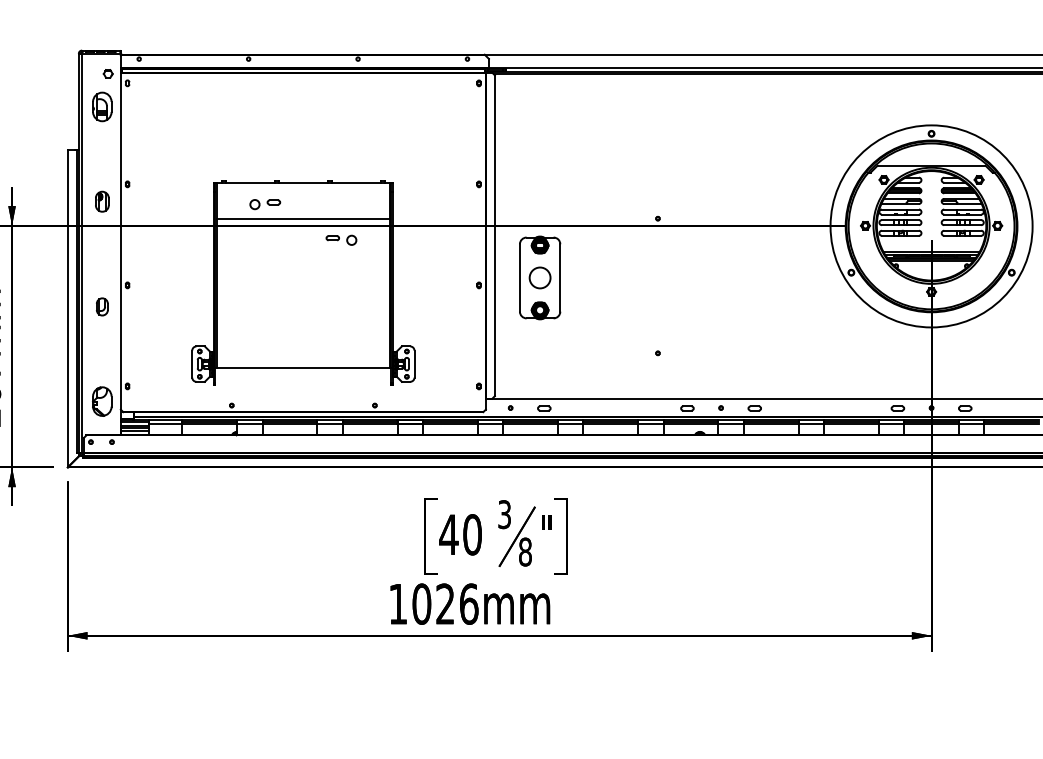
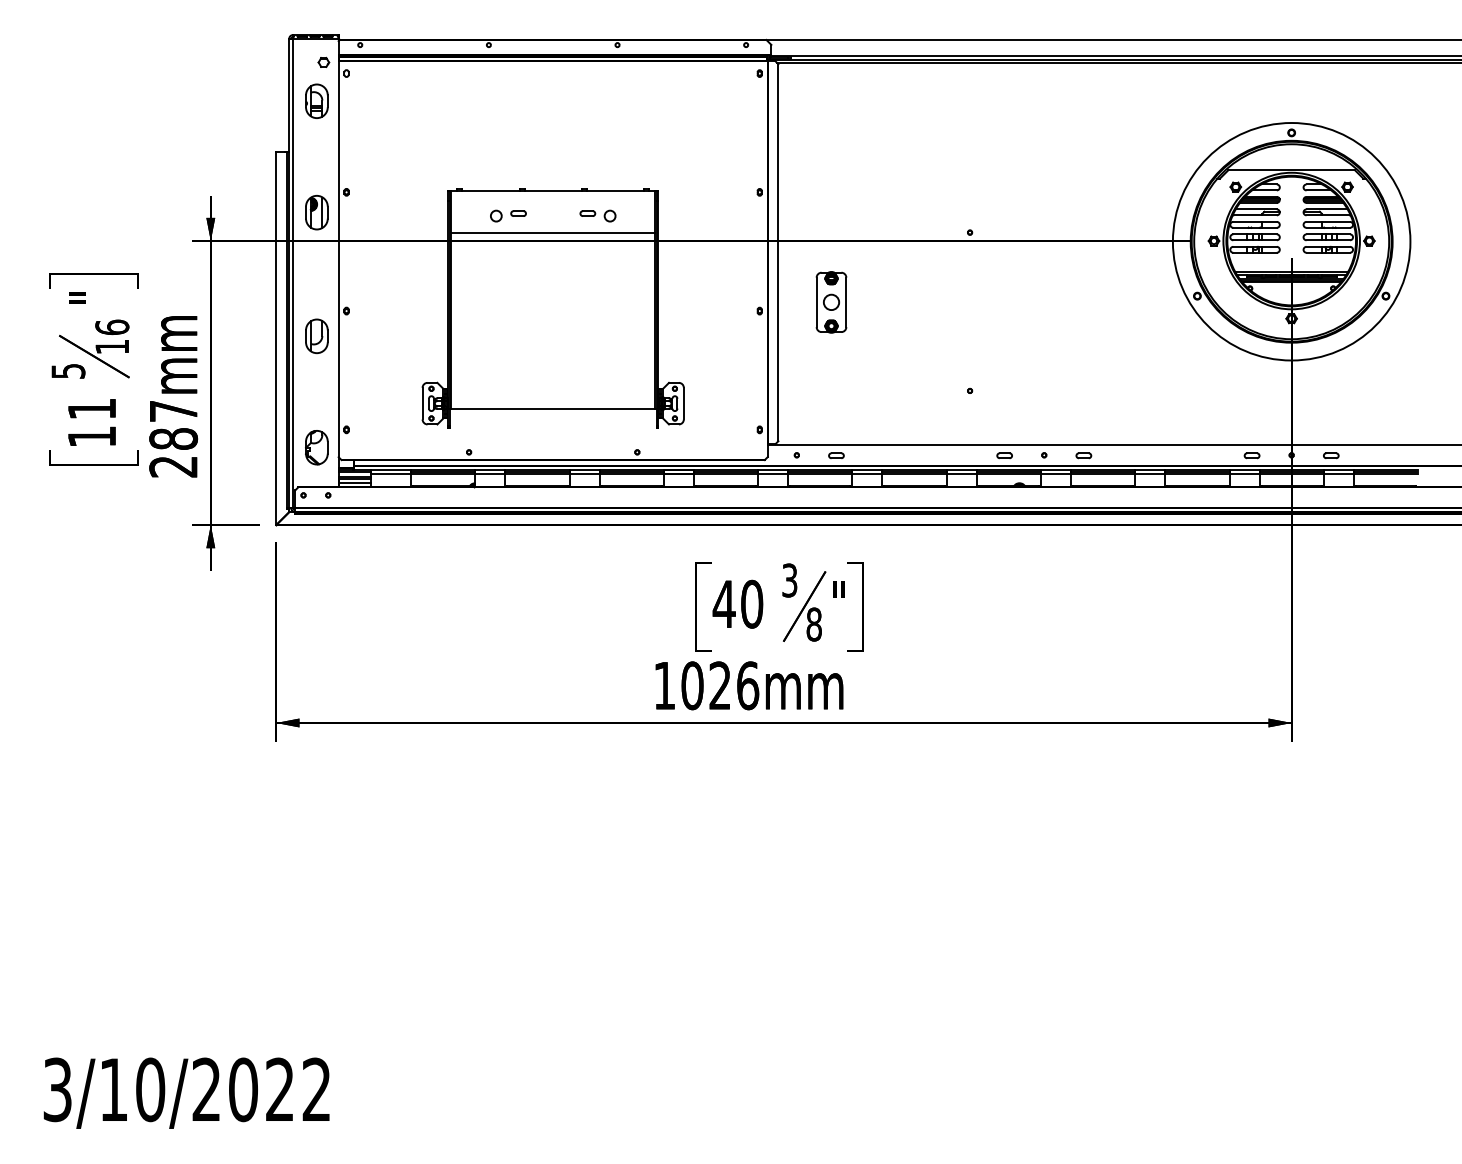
part: (101, 201) -> (316, 212), size x1.43
part: (341, 239) -> (597, 215), moved
part: (540, 278) -> (831, 302), size x0.62
part: (101, 307) -> (316, 336), size x1.67

